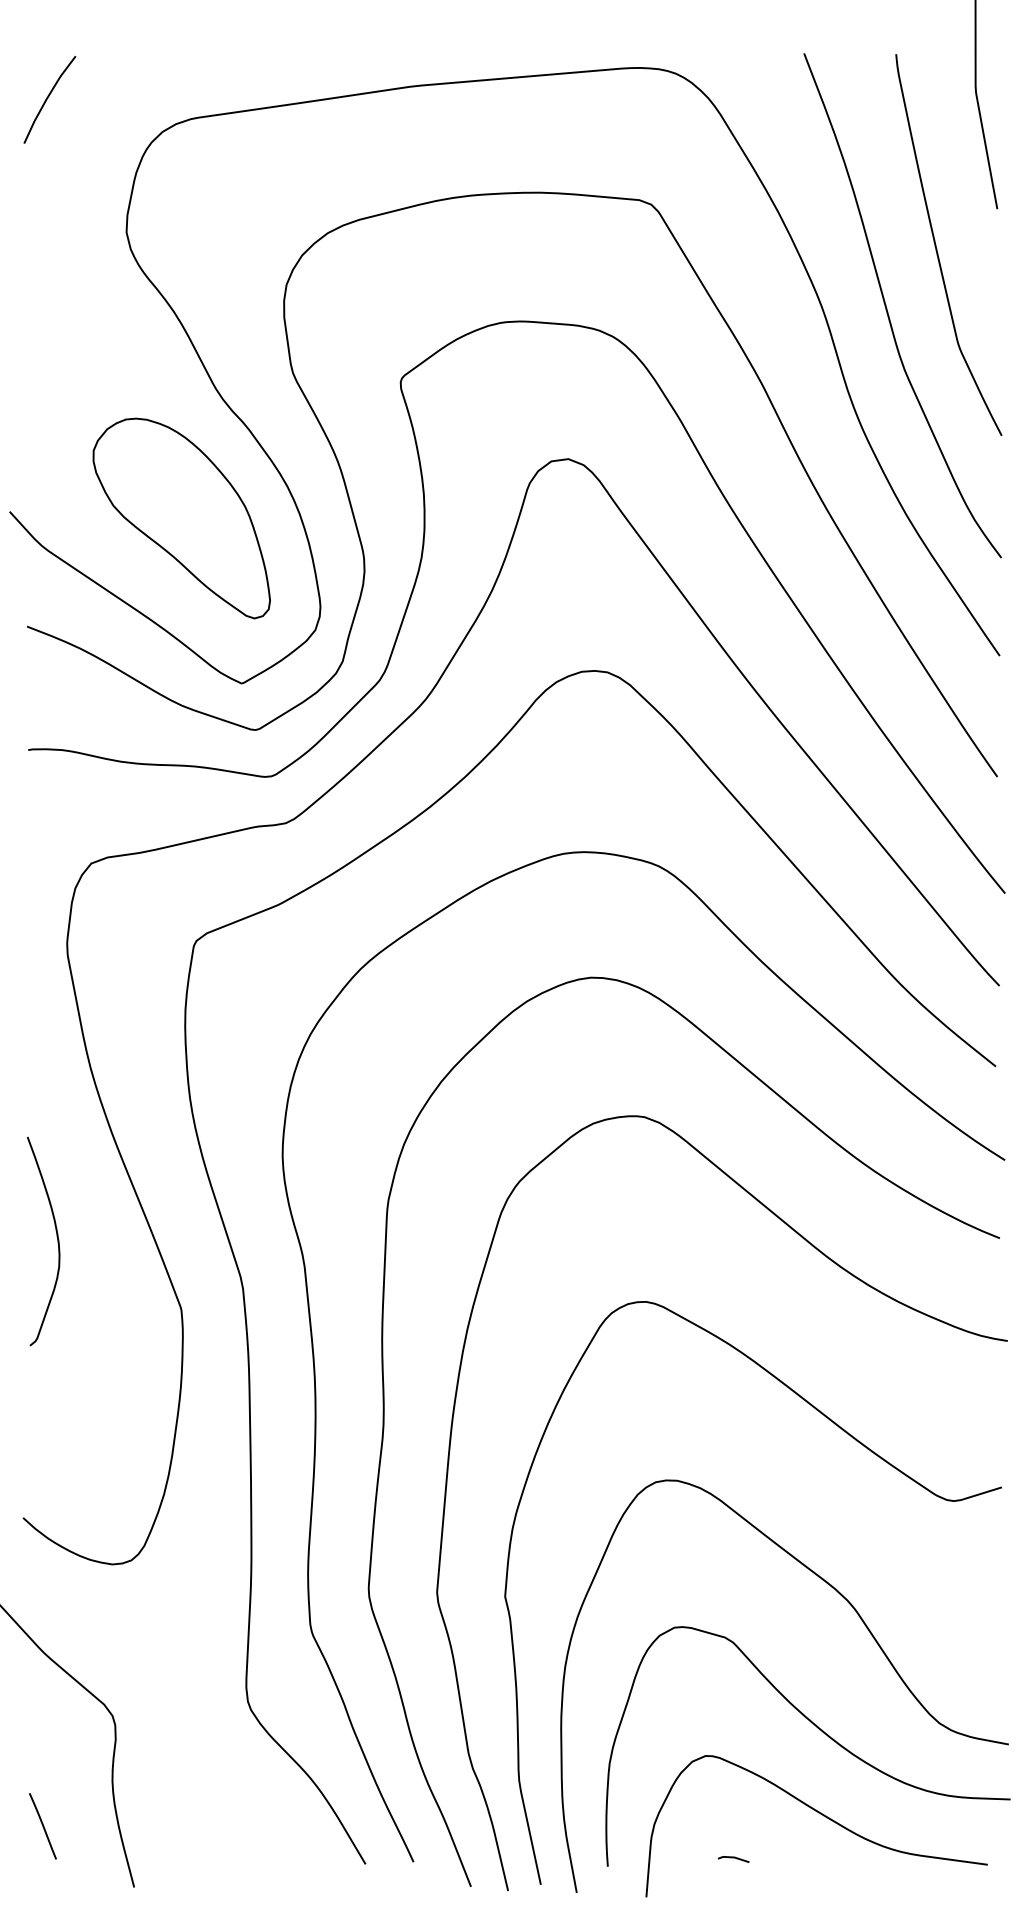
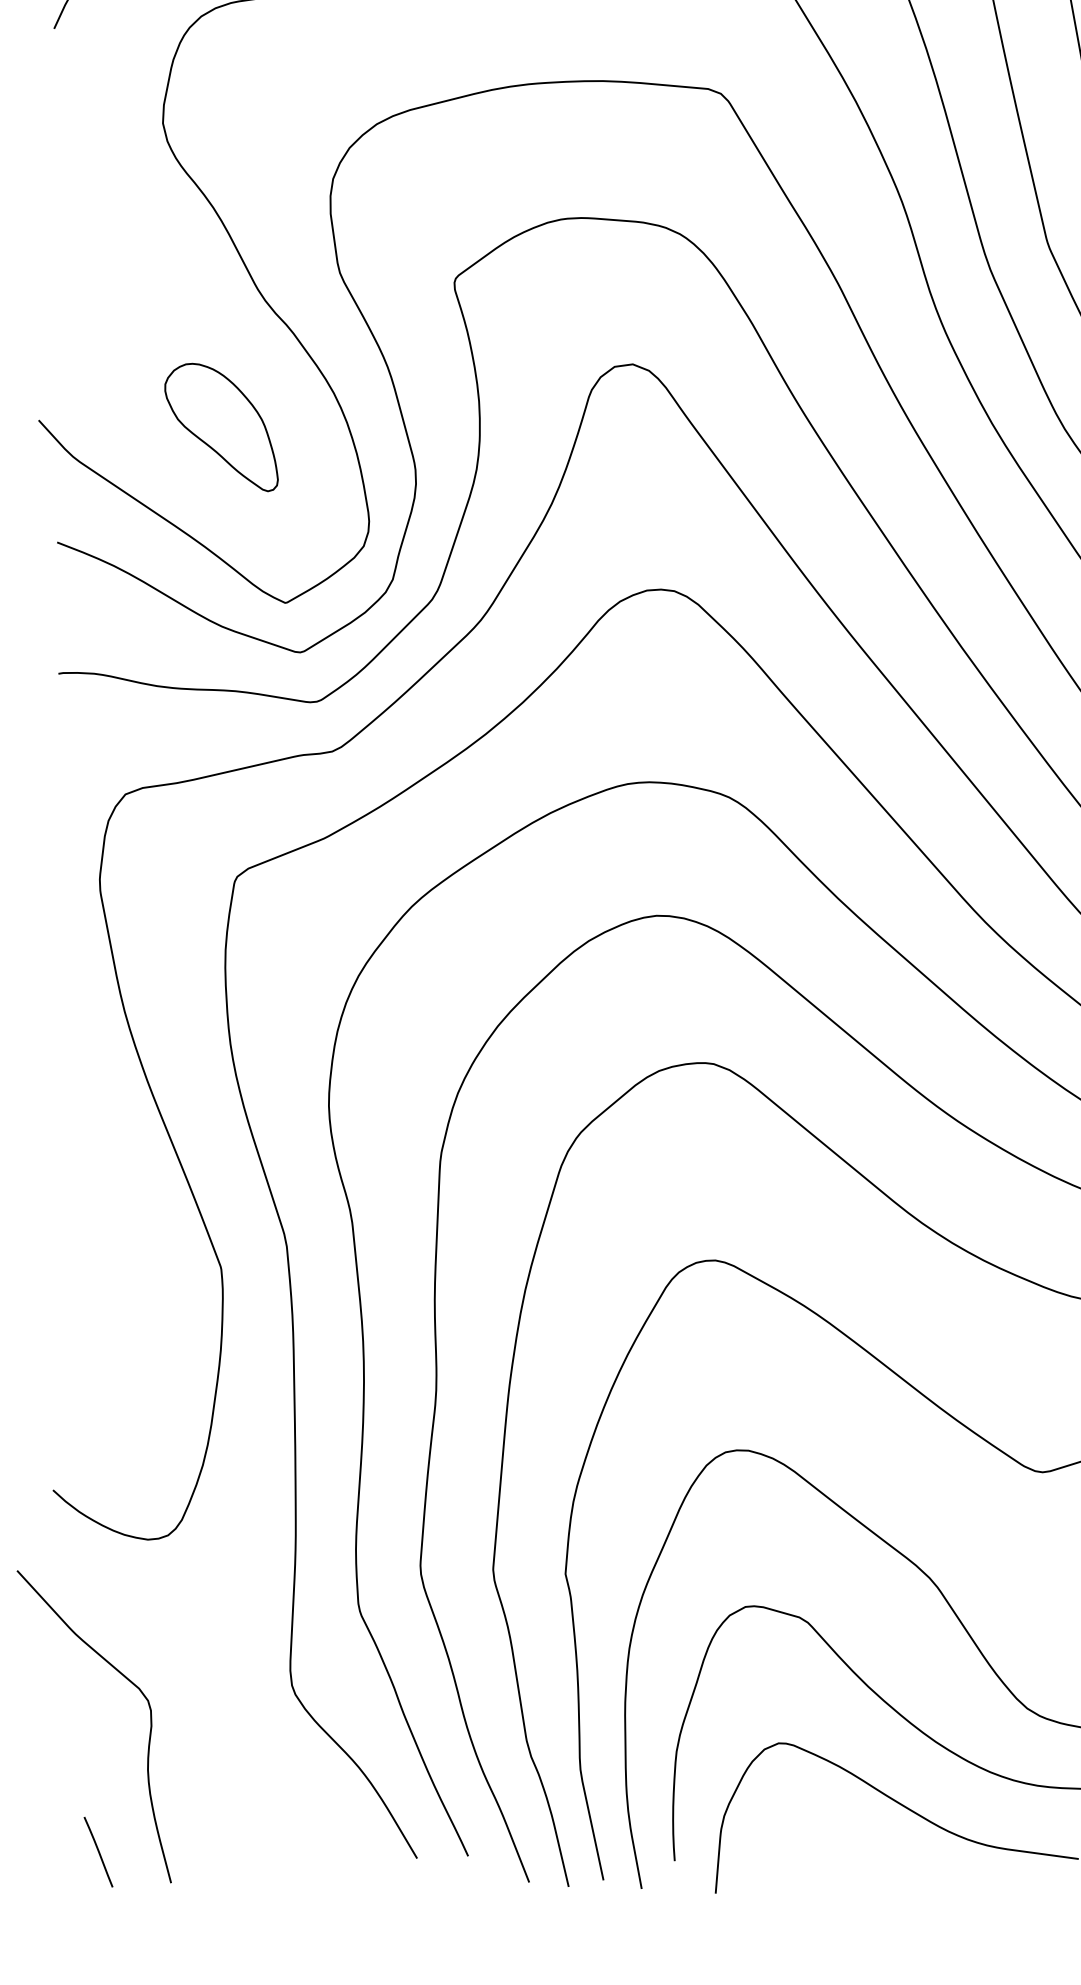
part: (181, 518) -> (221, 427), size x0.6
curve: (56, 1236) -> (88, 1190), removed
line: (42, 1826) -> (98, 1852), moved
line: (733, 1858) -> (808, 1852), removed

